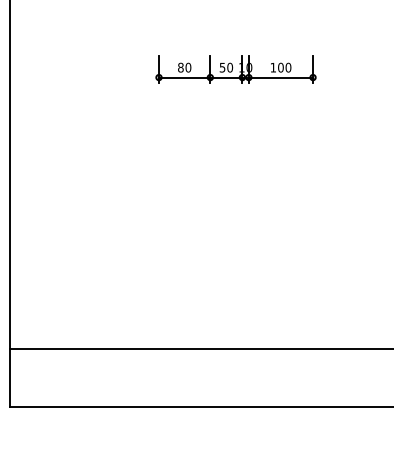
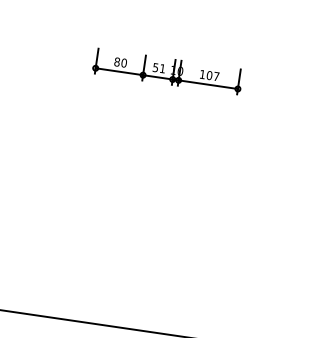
text: (230, 67) -> (163, 68), 50 -> 51
text: (288, 67) -> (216, 76), 100 -> 107

